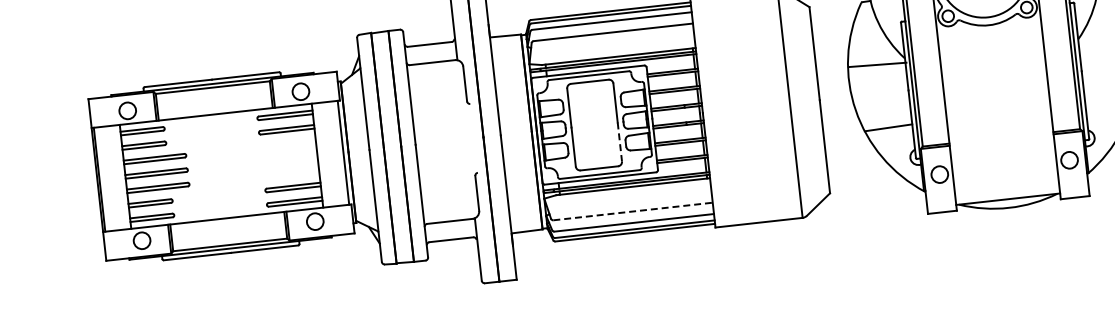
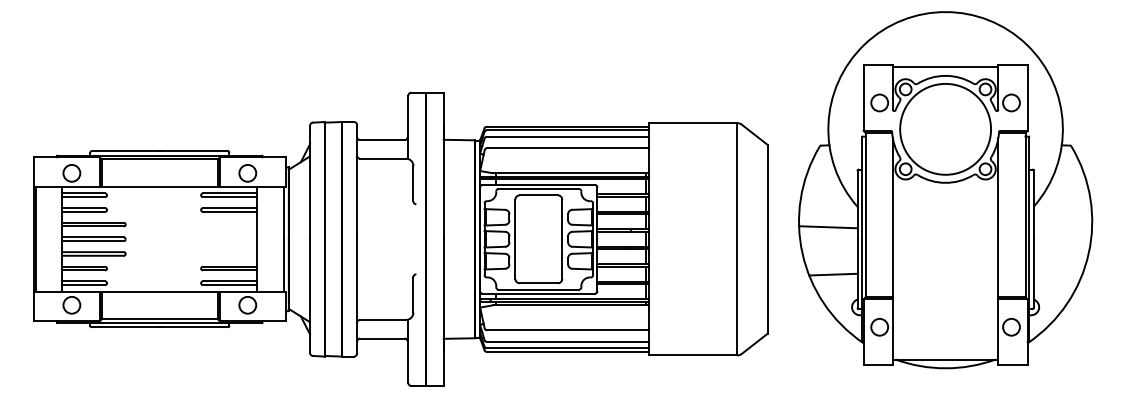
line: (877, 65) -> (828, 227), moved
line: (620, 142) -> (562, 259), dashed -> solid
line: (632, 211) -> (567, 330), dashed -> solid

